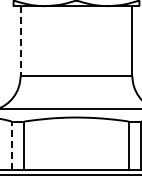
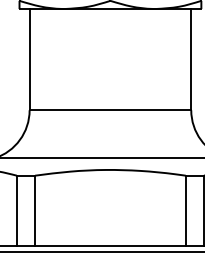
line: (20, 41) -> (29, 60), dashed -> solid
line: (11, 145) -> (16, 210), dashed -> solid

